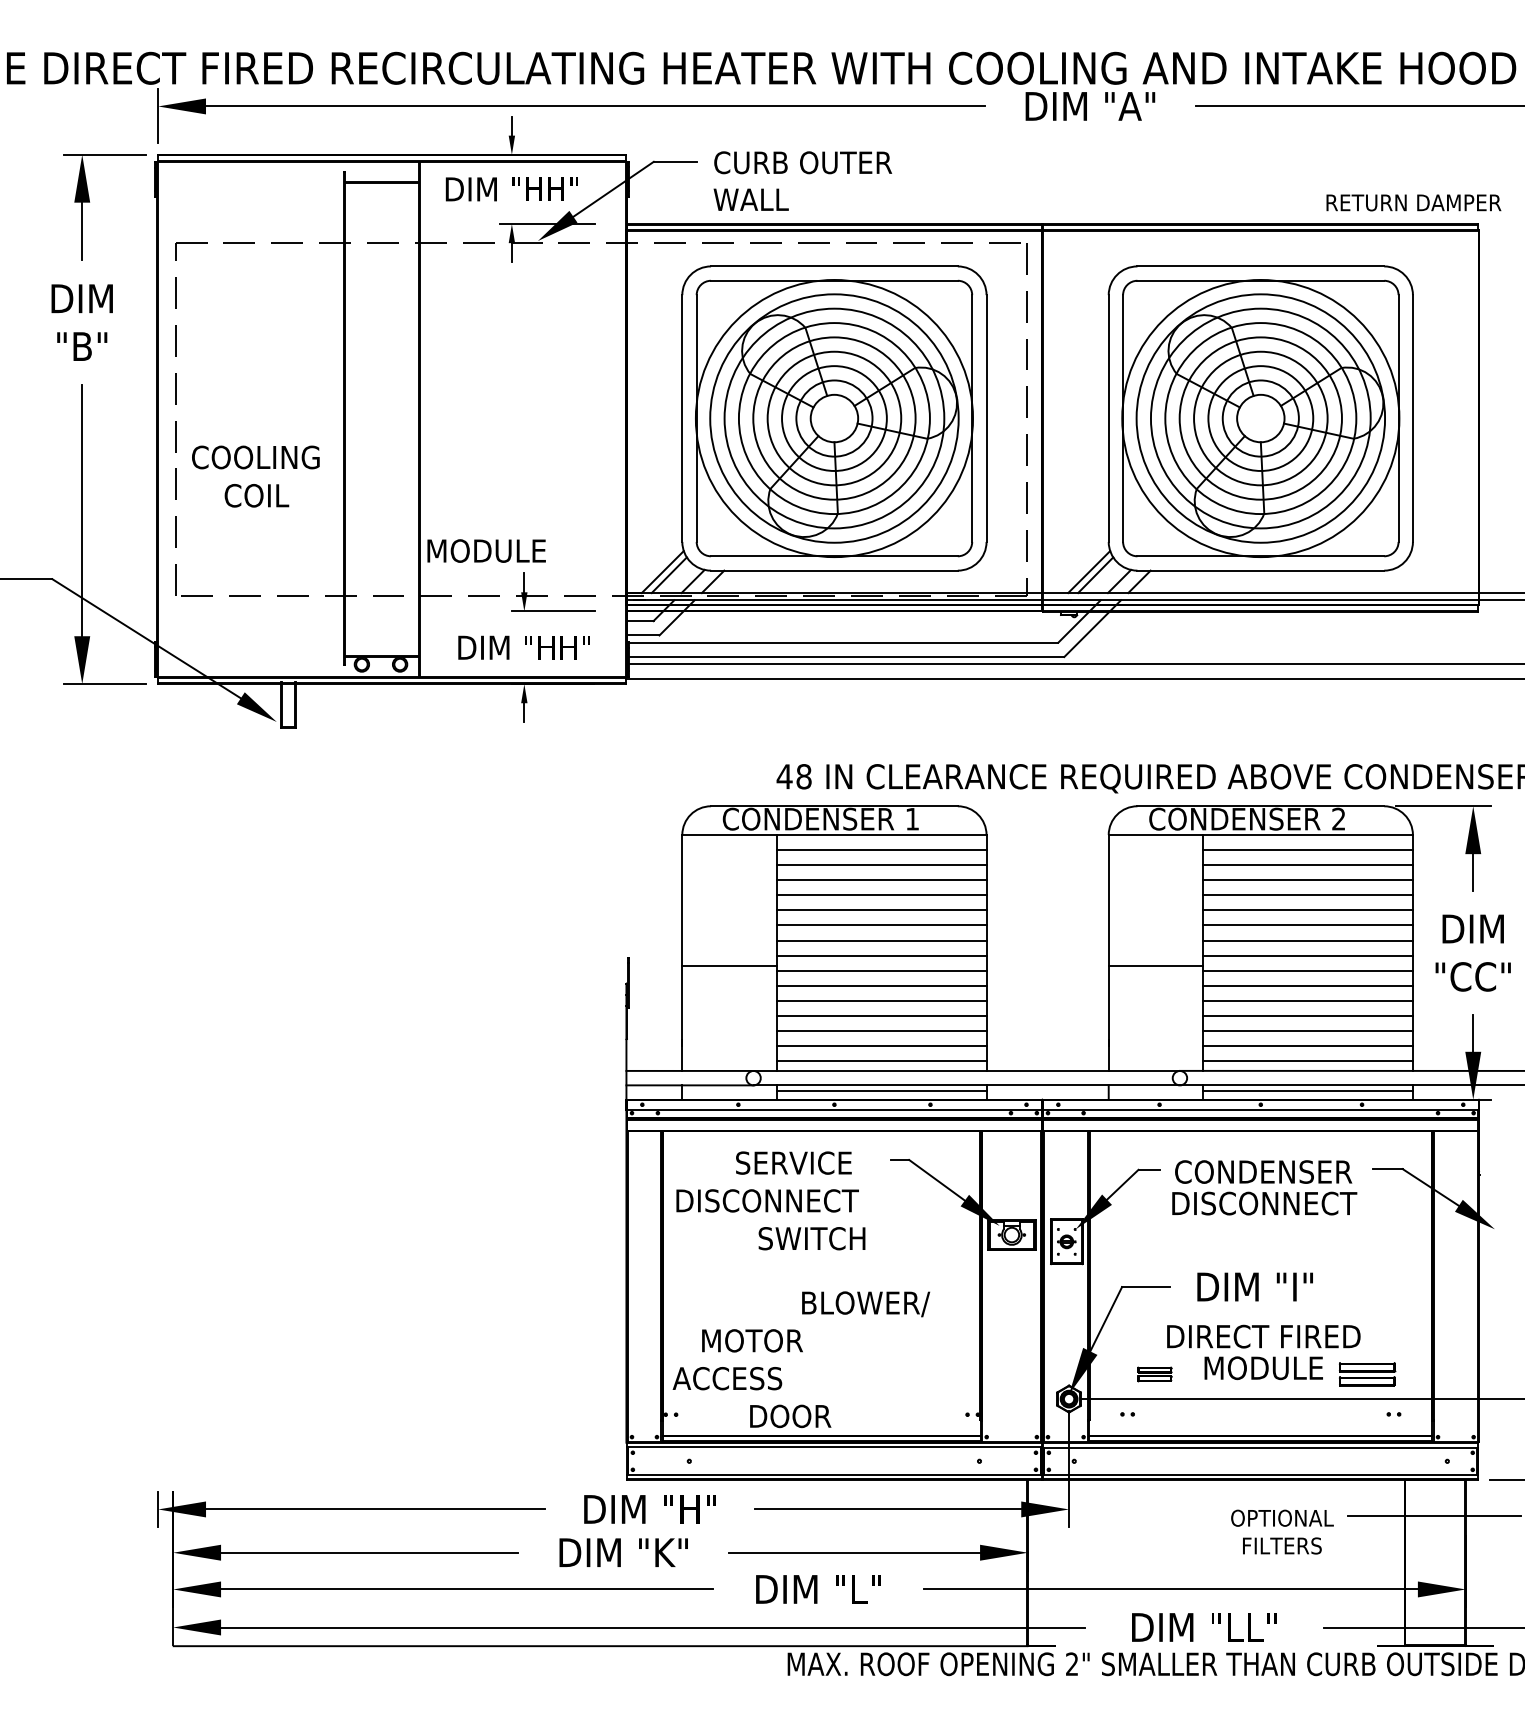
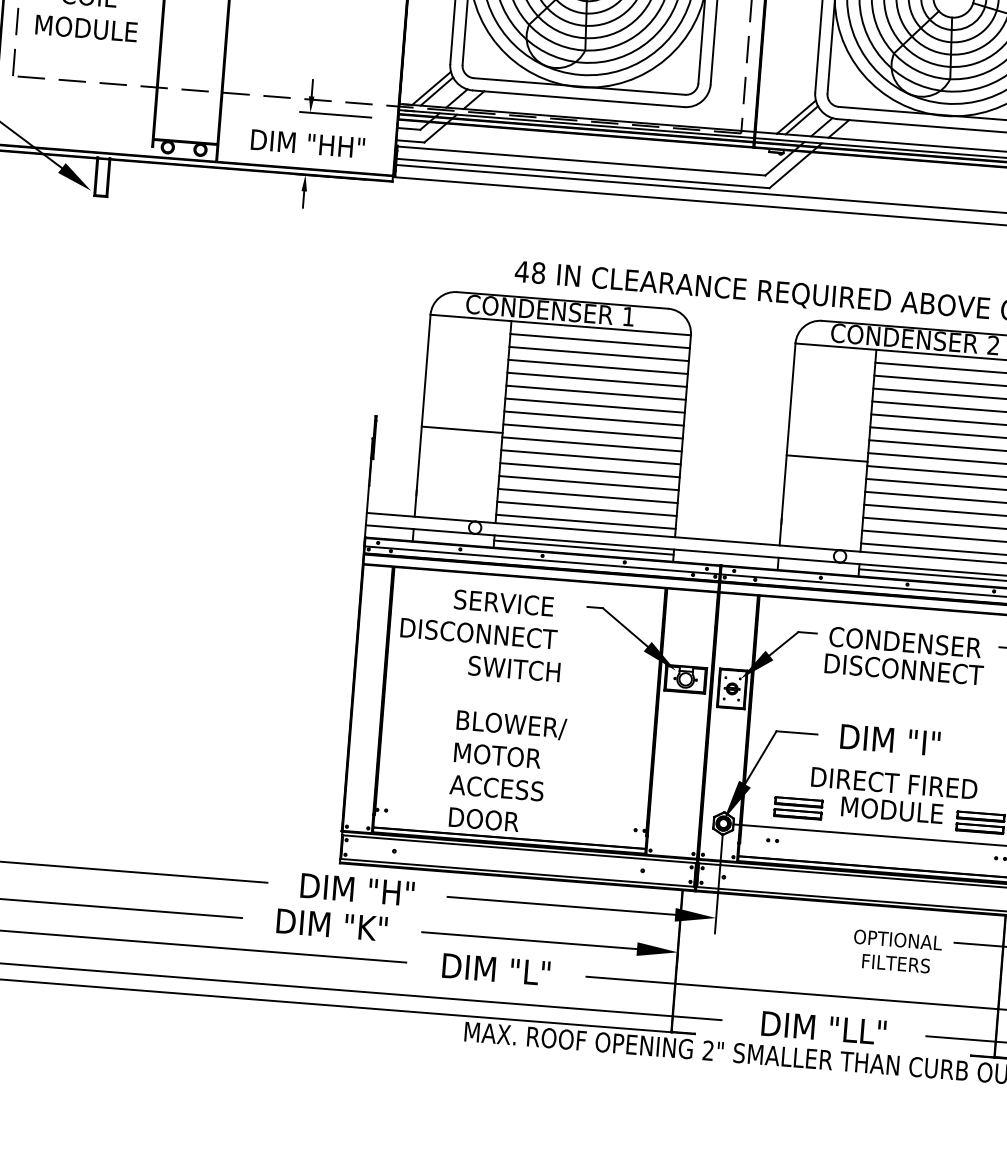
text: (486, 550) -> (86, 28), moved
text: (866, 1304) -> (512, 725), moved
text: (752, 1340) -> (497, 755), moved
part: (1154, 1374) -> (798, 808), size x1.67
text: (727, 1378) -> (496, 788), moved

